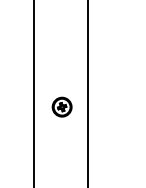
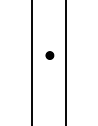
part: (61, 107) -> (49, 55), size x0.6

